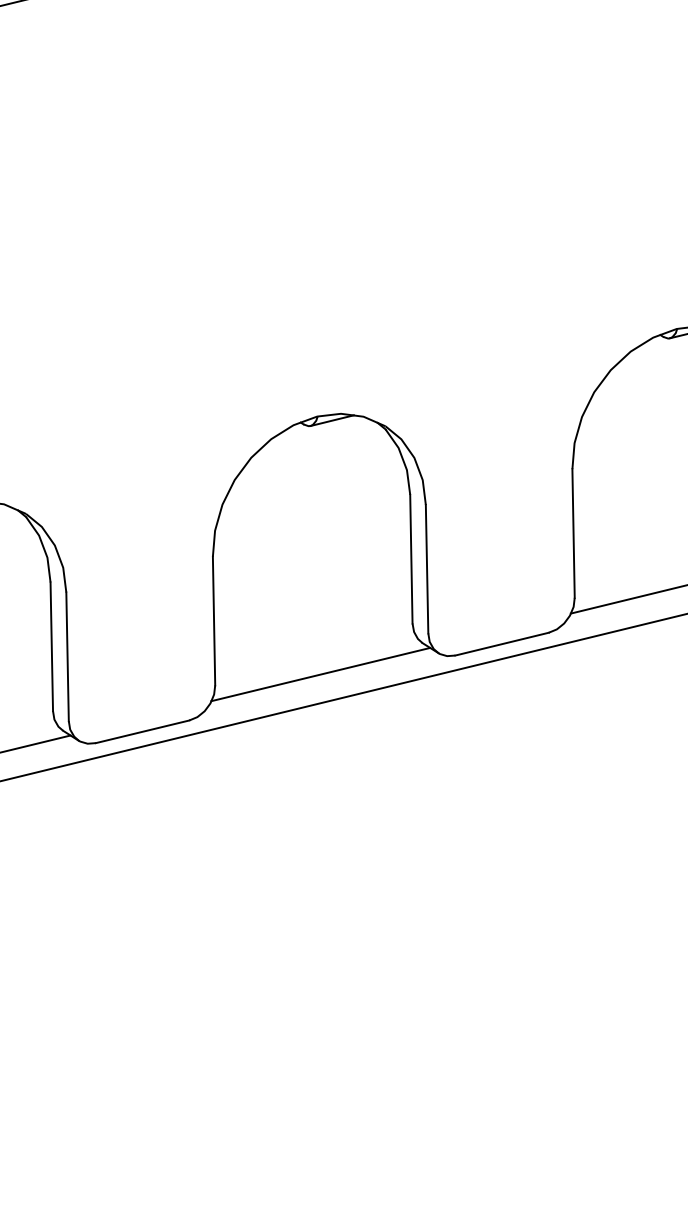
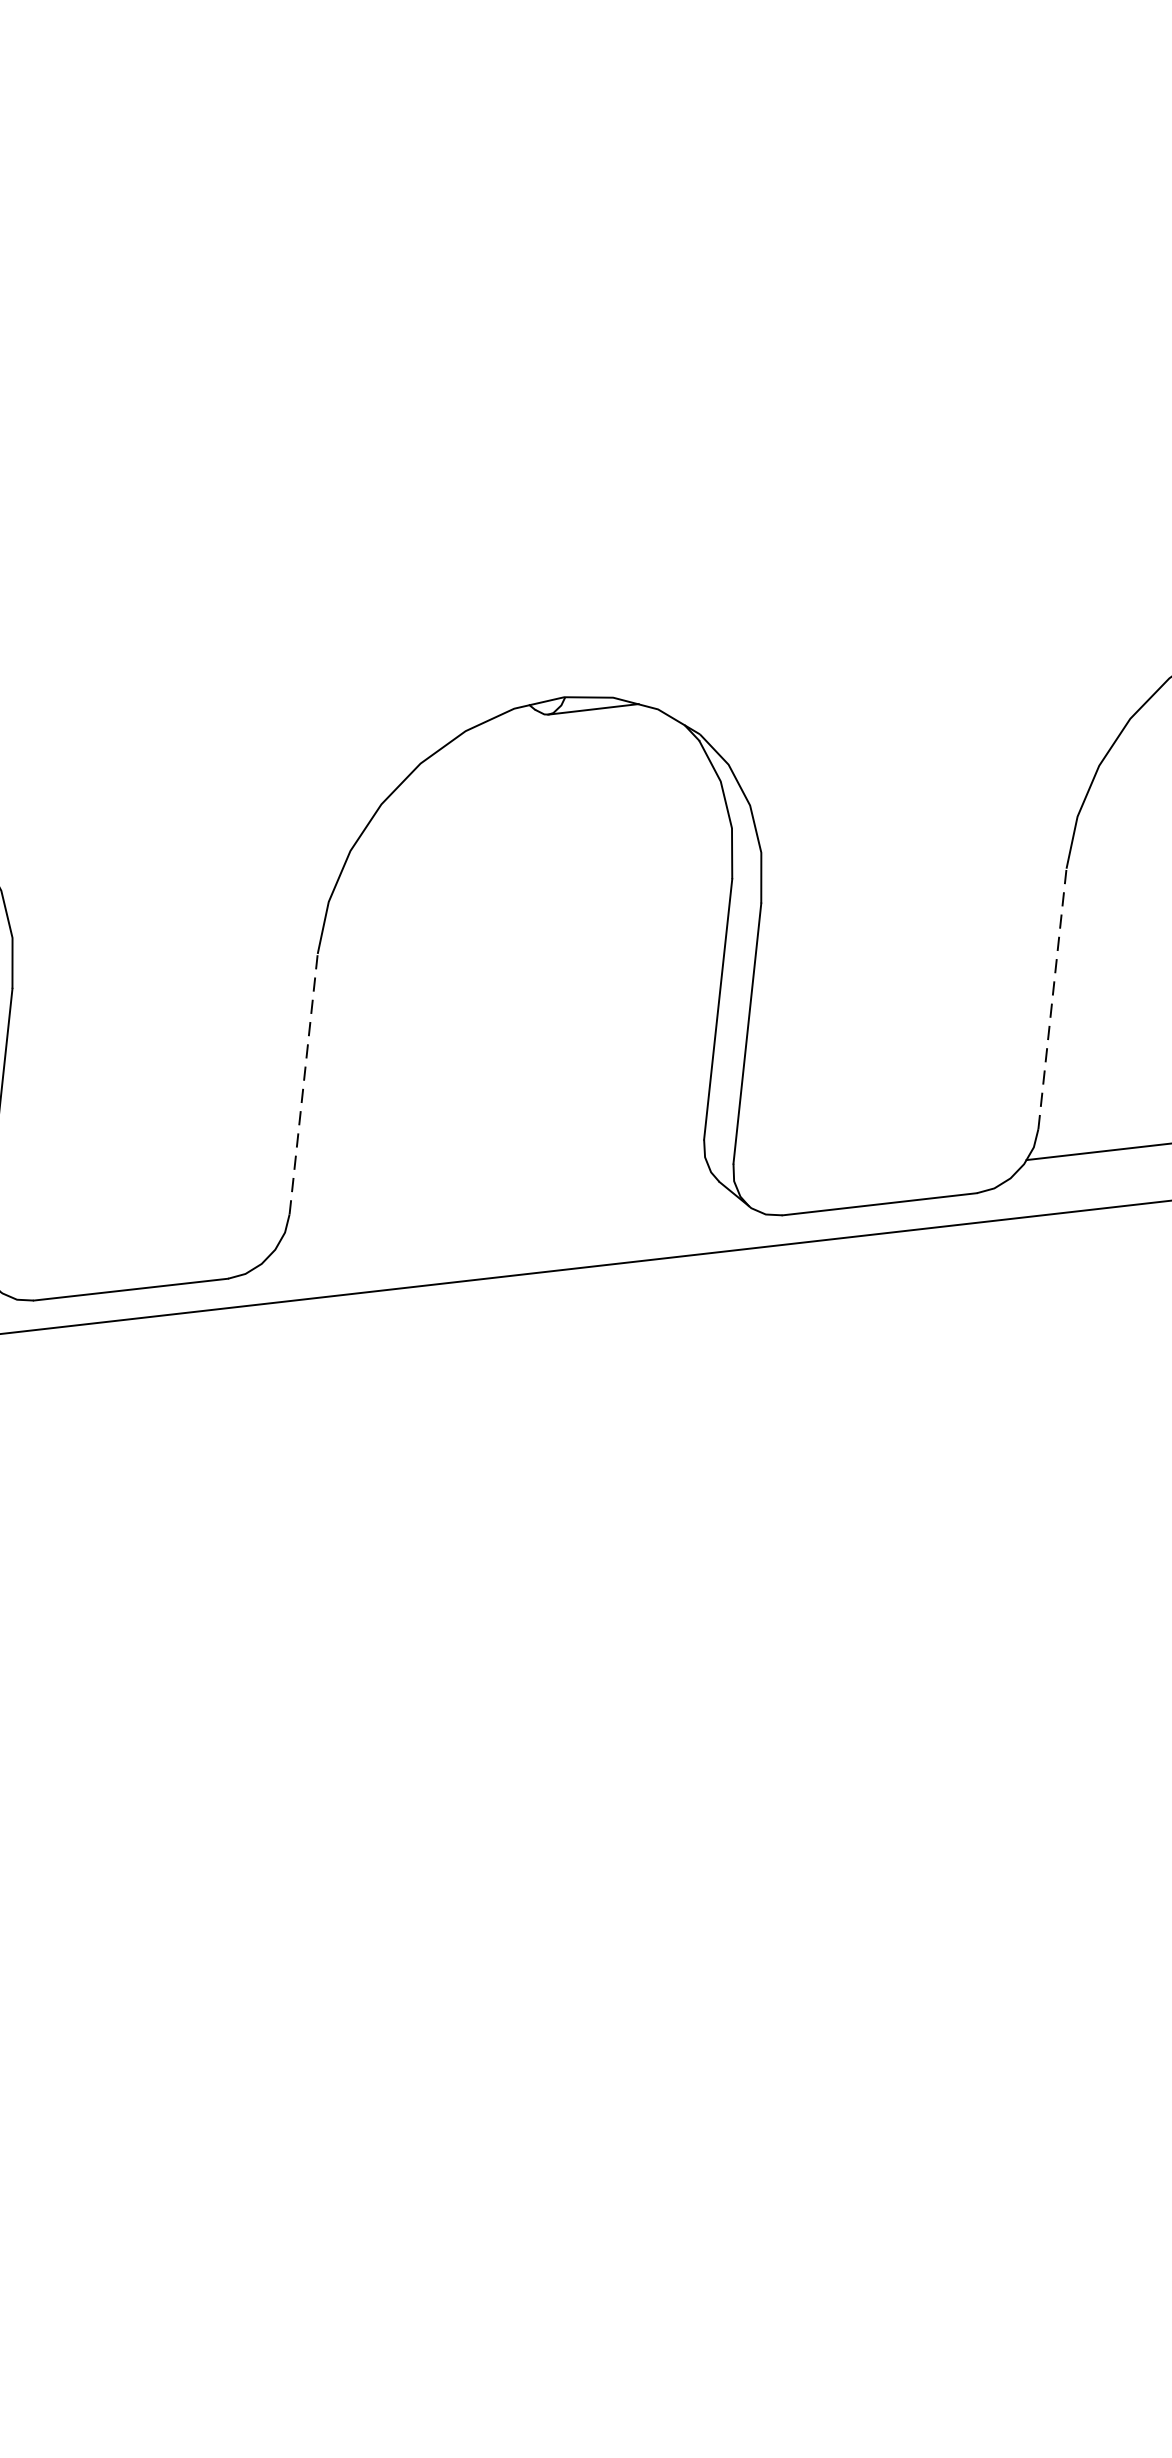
line: (573, 533) -> (1052, 998), solid -> dashed
line: (214, 620) -> (304, 1083), solid -> dashed
line: (320, 674) -> (505, 1219), removed

